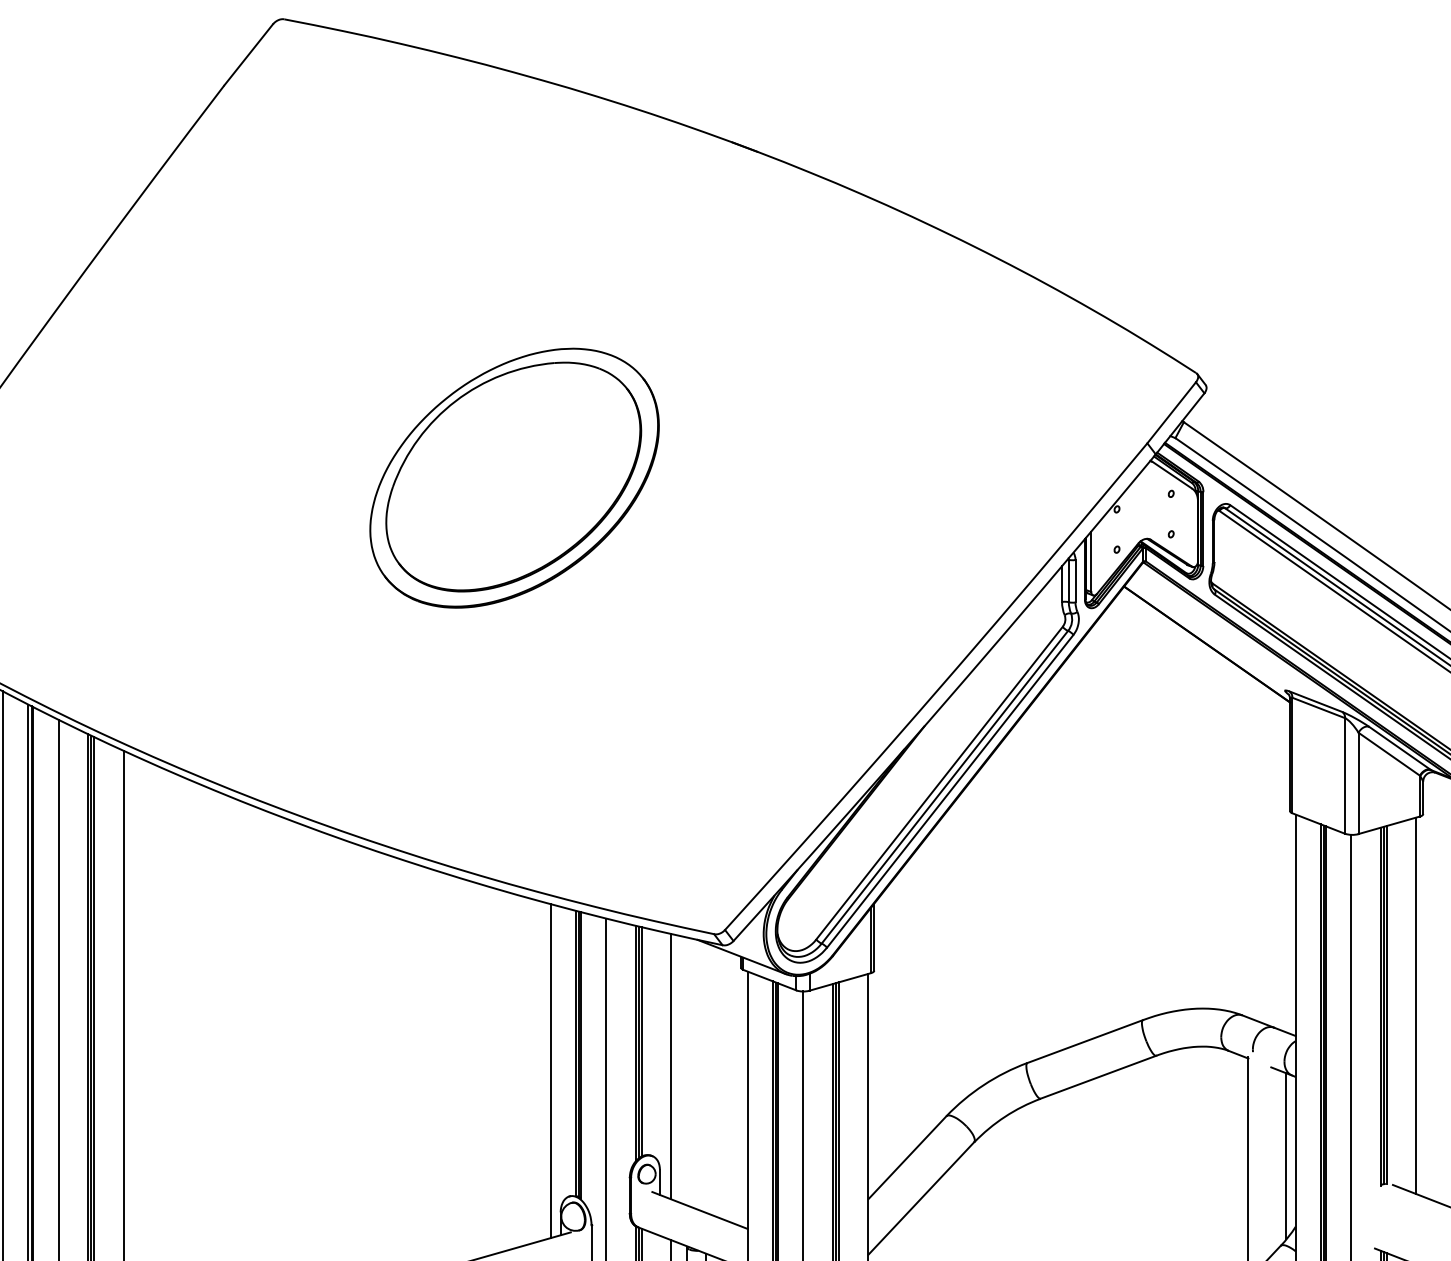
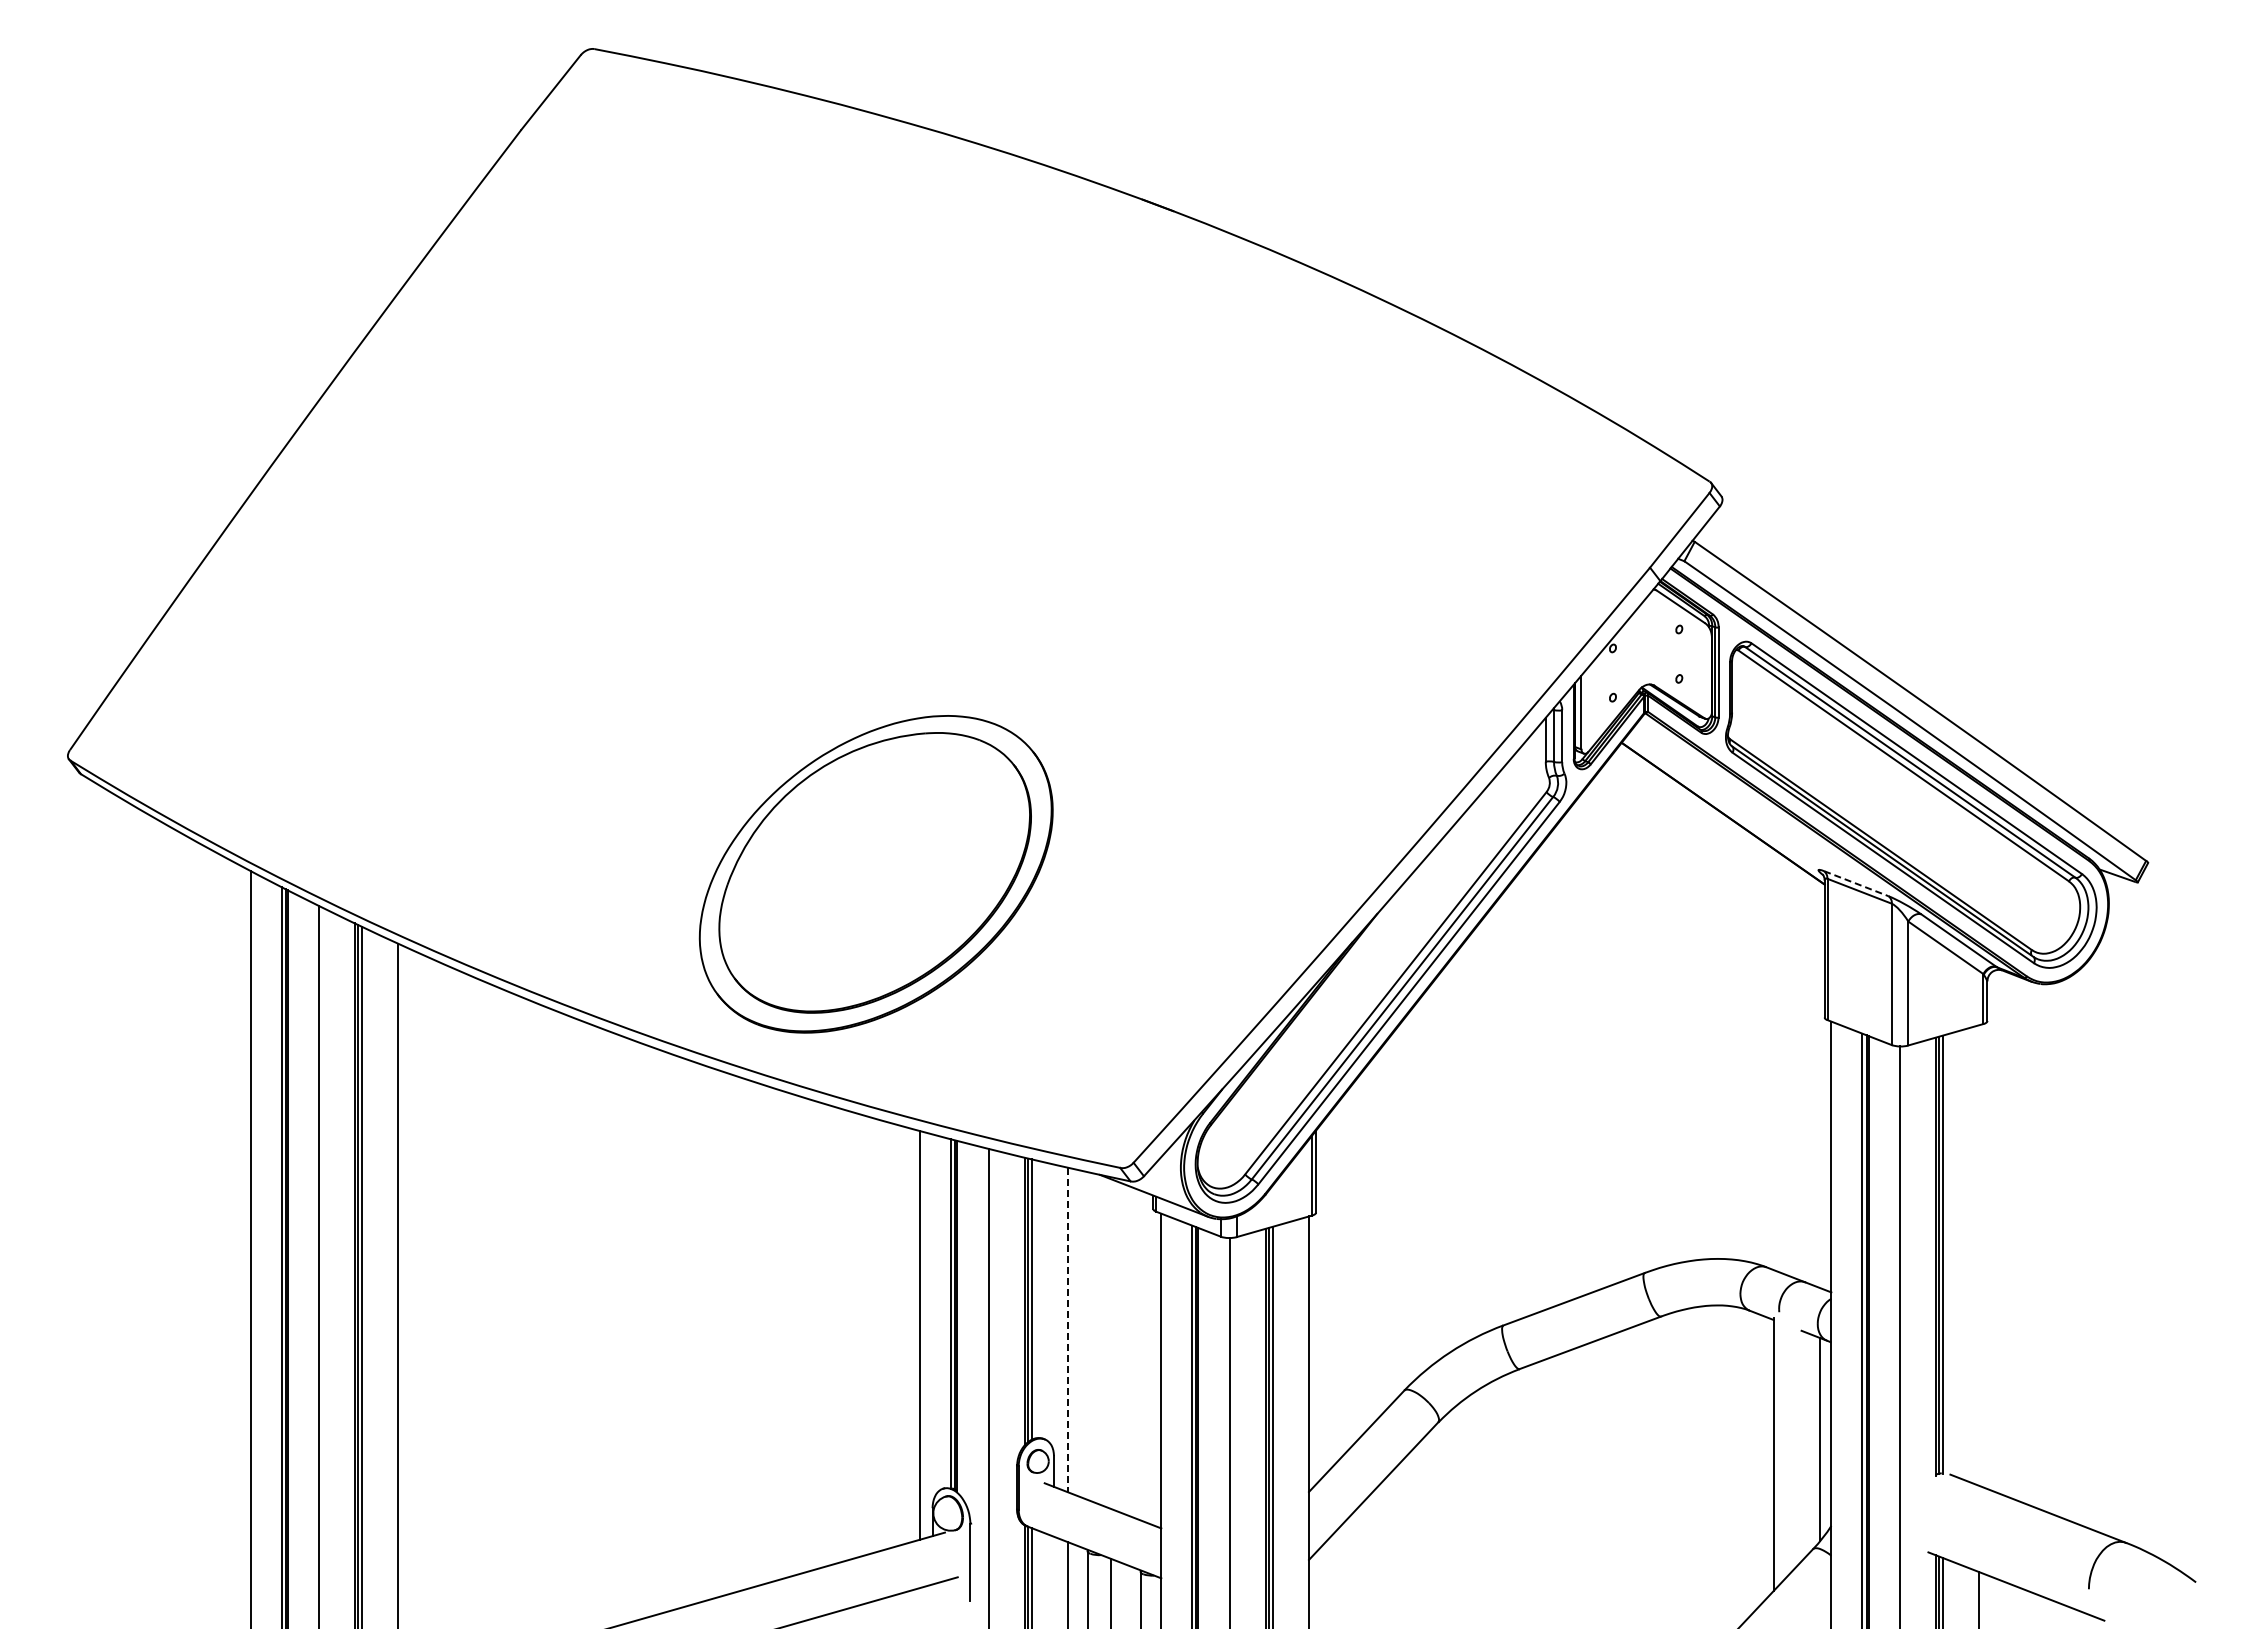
part: (513, 478) -> (875, 874), moved
line: (1316, 701) -> (1856, 883), solid -> dashed
line: (1416, 1005) -> (1979, 1255), removed
line: (670, 1067) -> (1067, 1330), solid -> dashed

